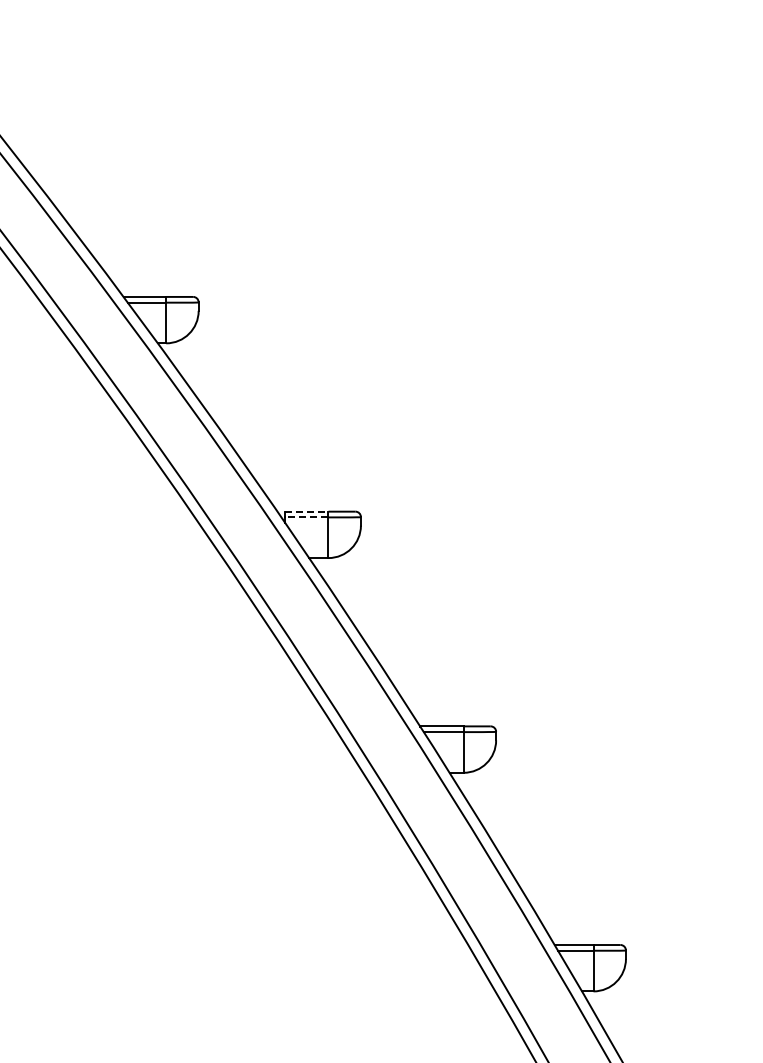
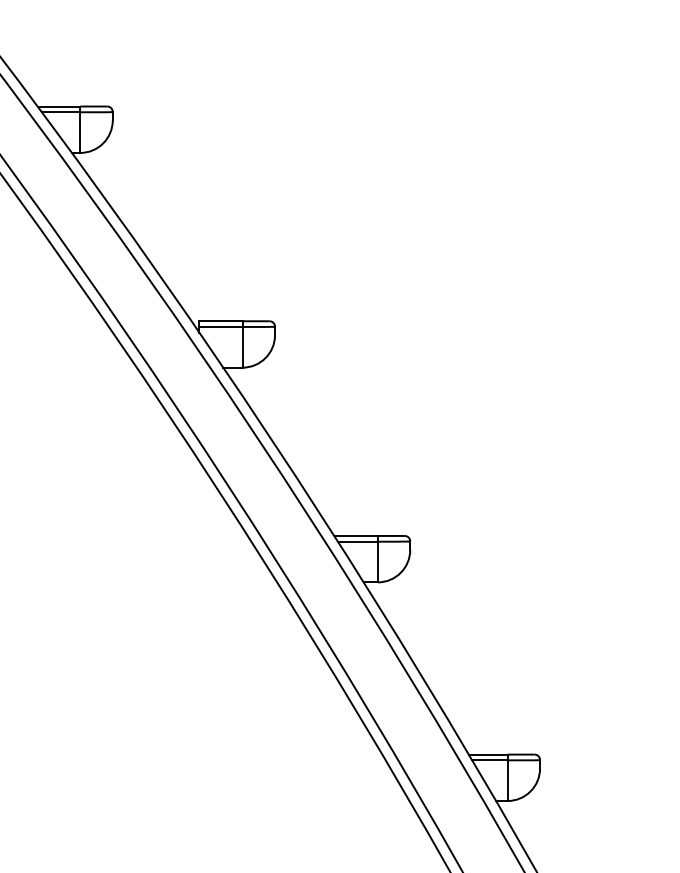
line: (306, 511) -> (220, 321), dashed -> solid
line: (306, 517) -> (220, 327), dashed -> solid

